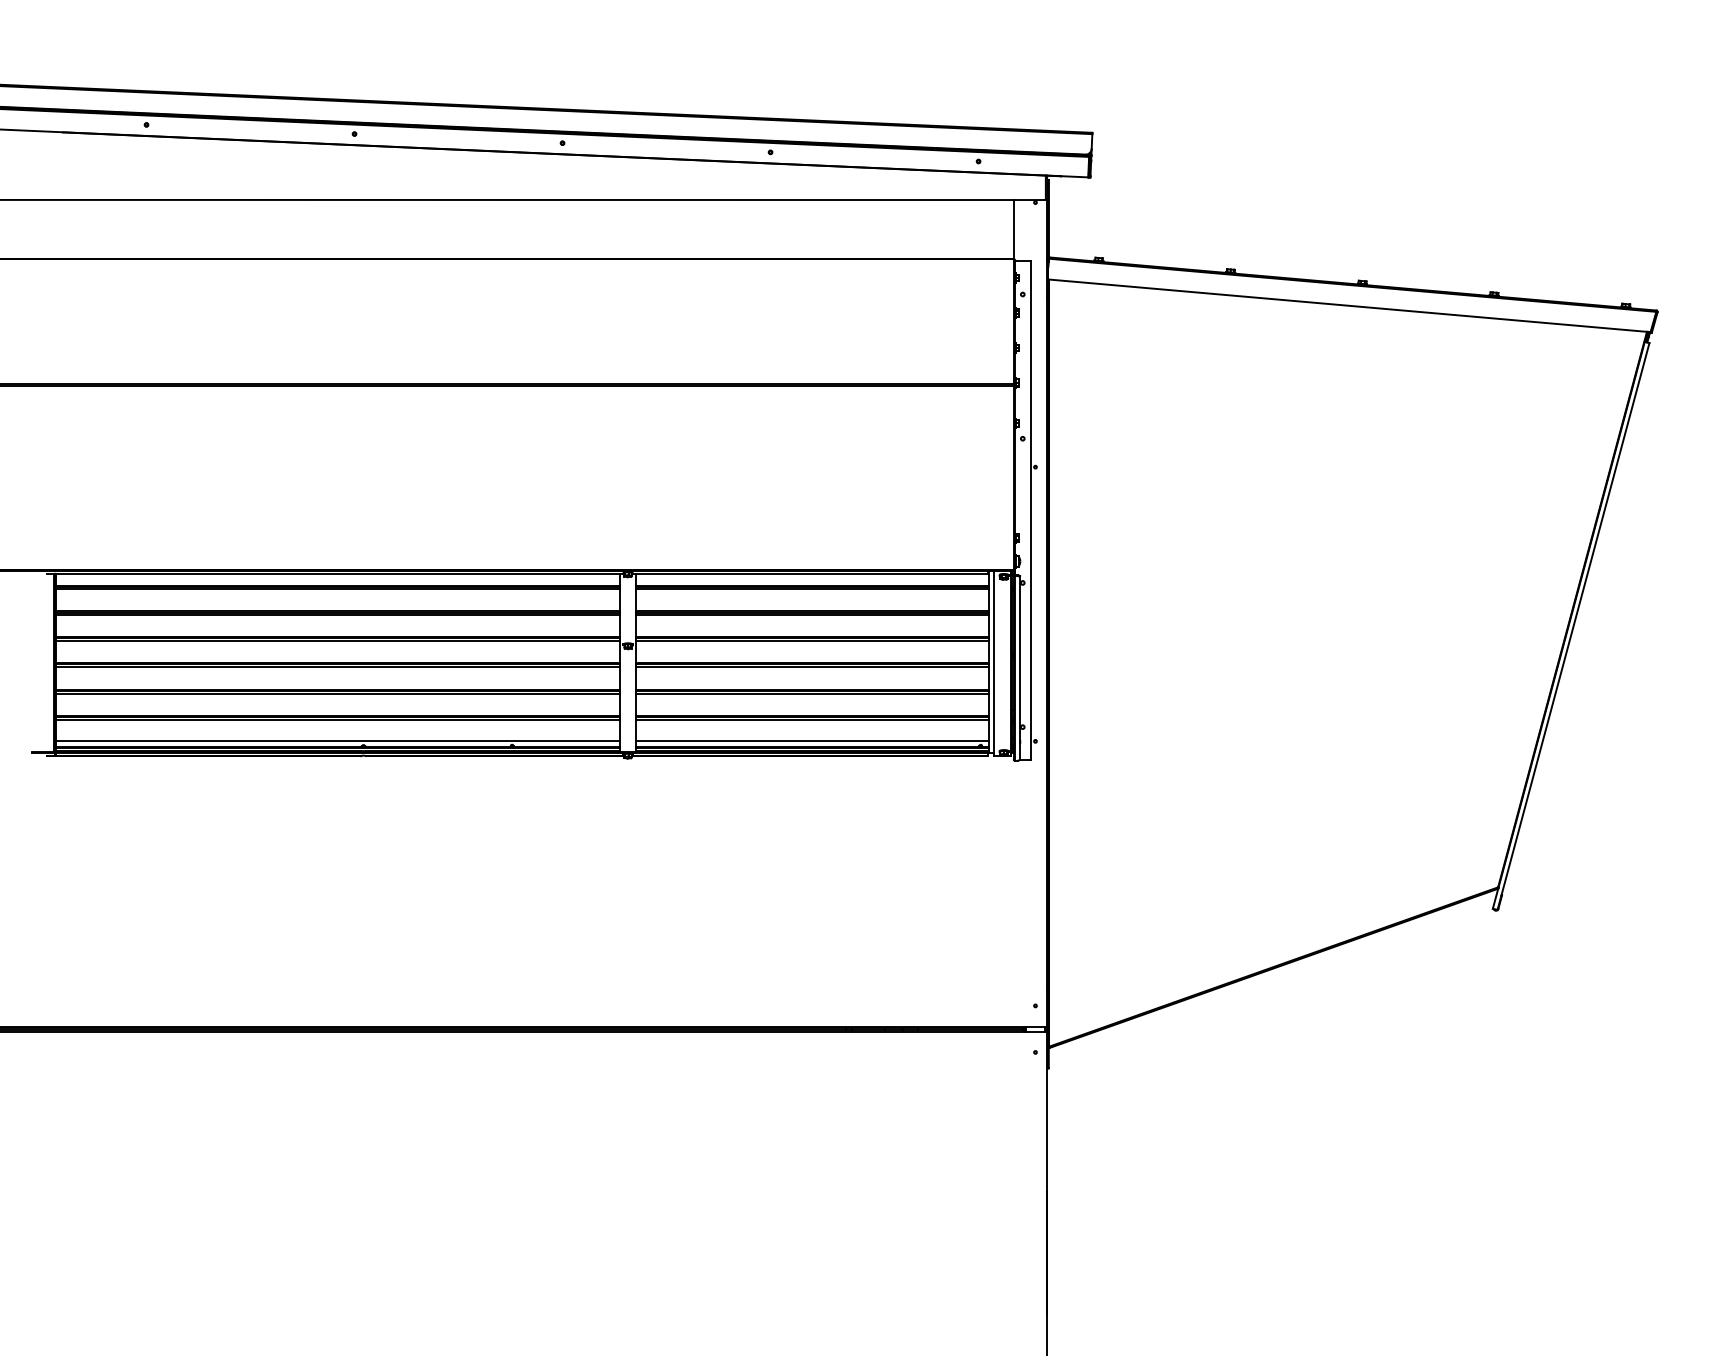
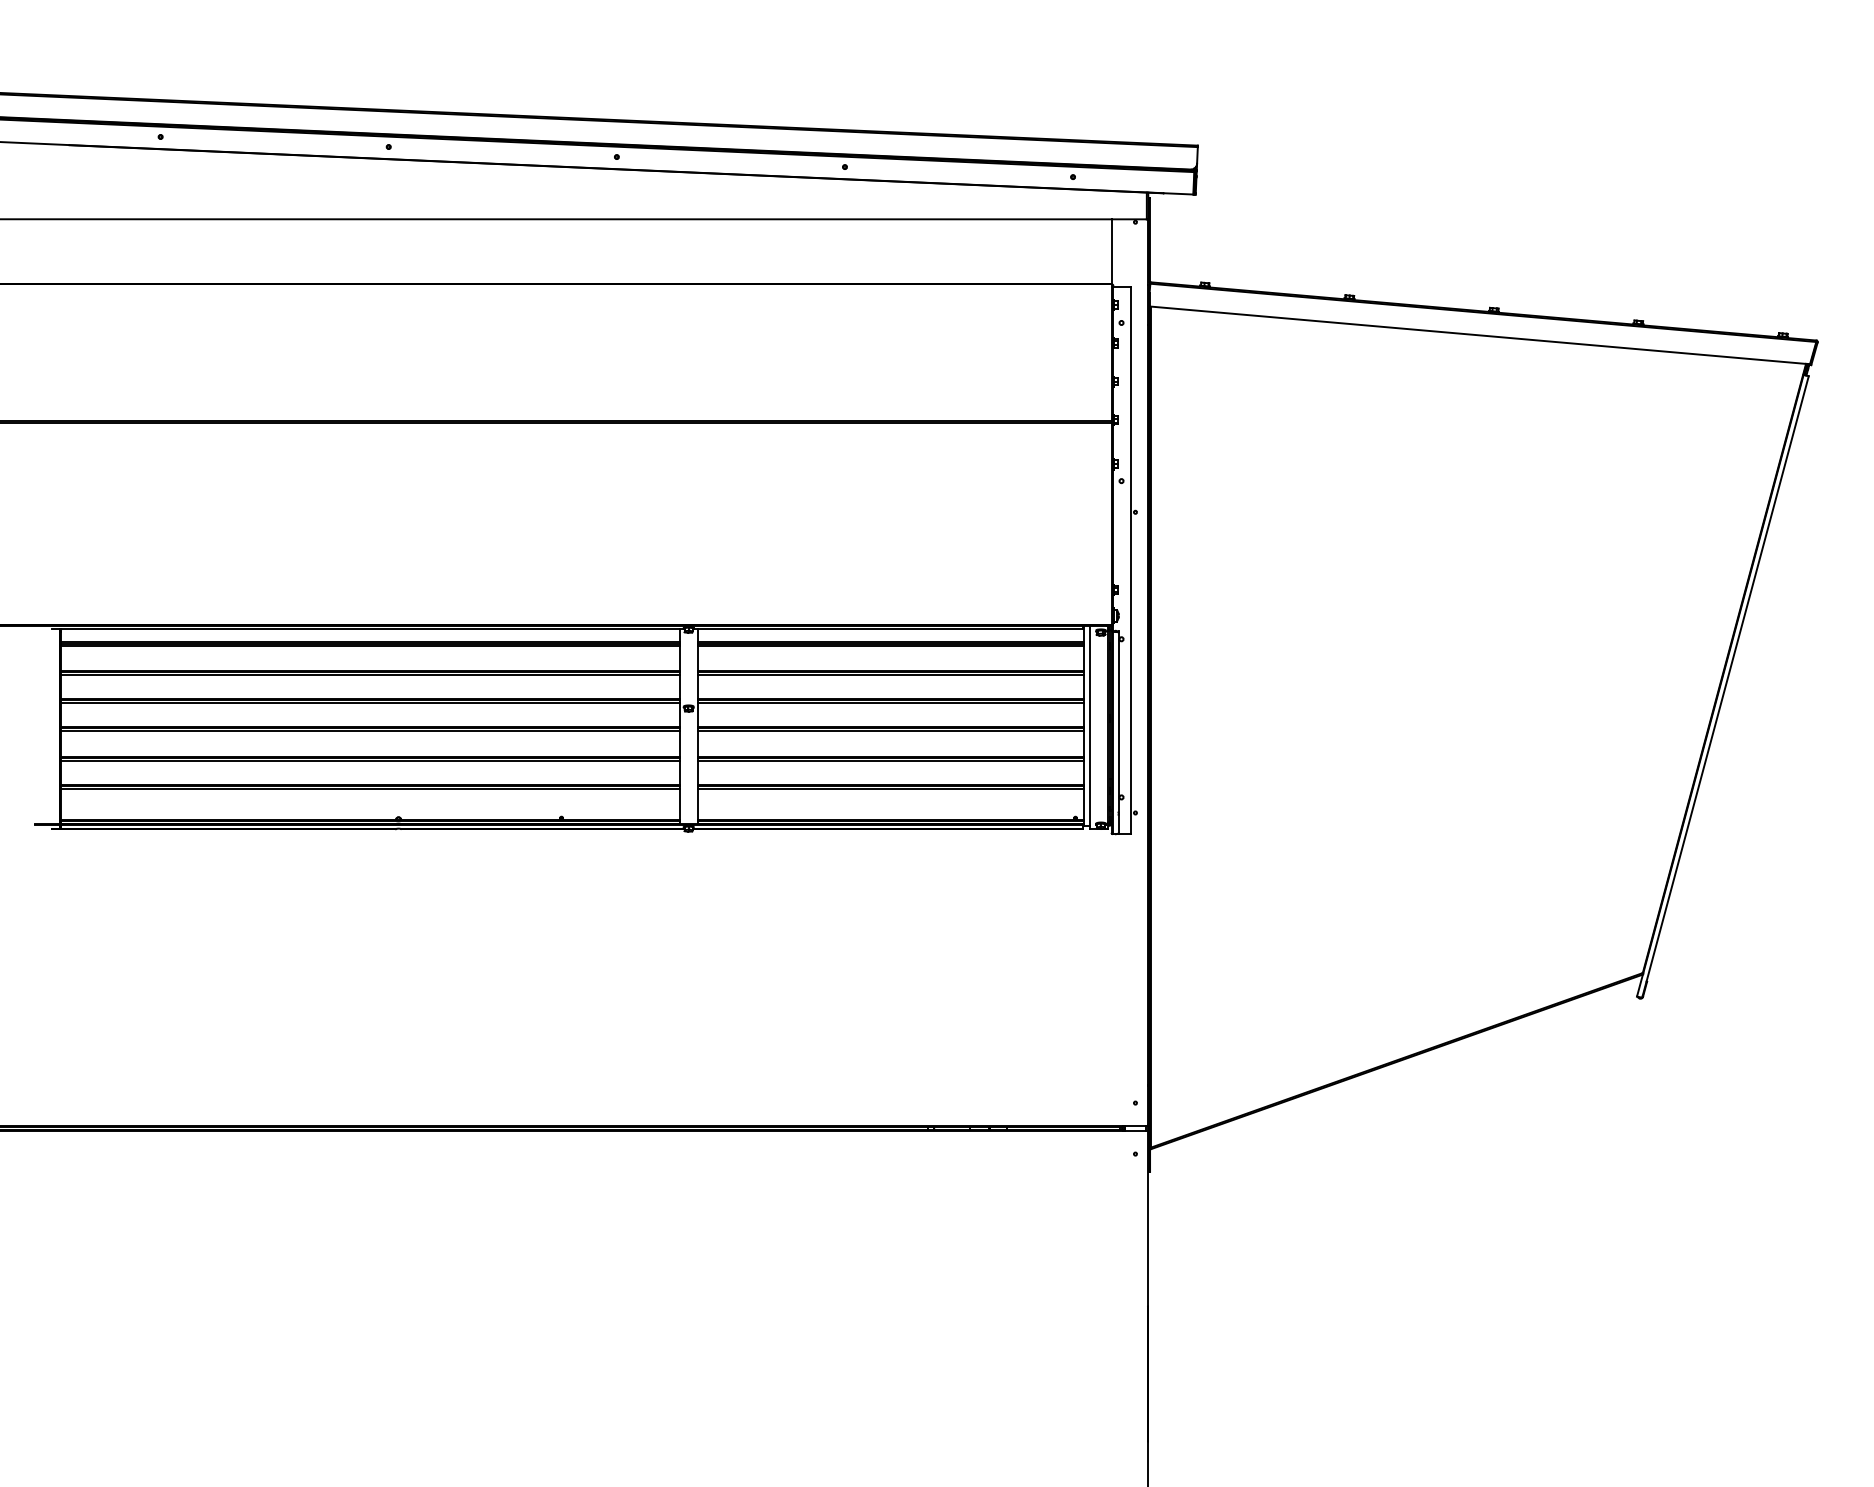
line: (337, 740) -> (370, 812), removed
line: (812, 740) -> (890, 812), removed

